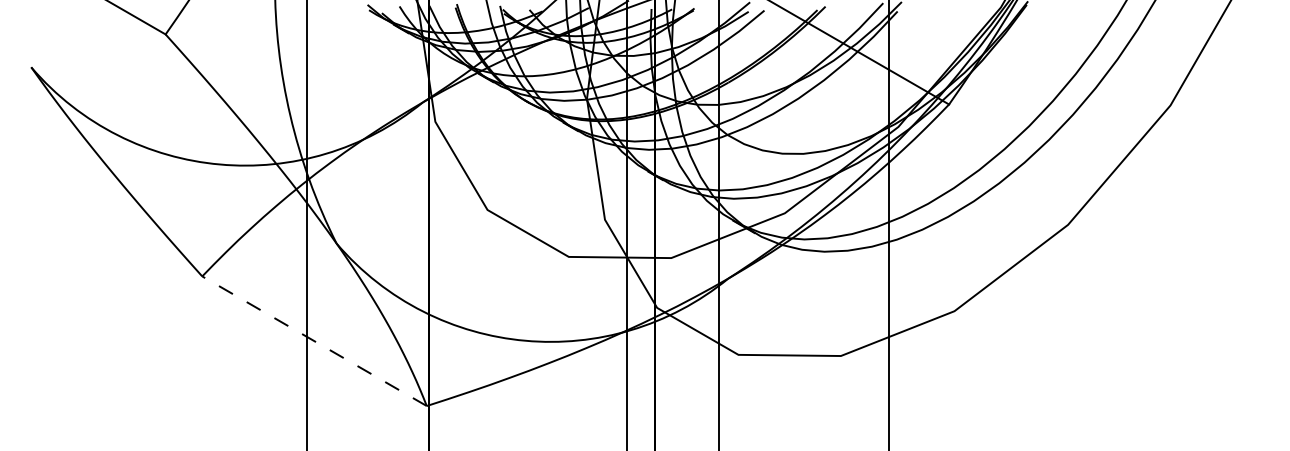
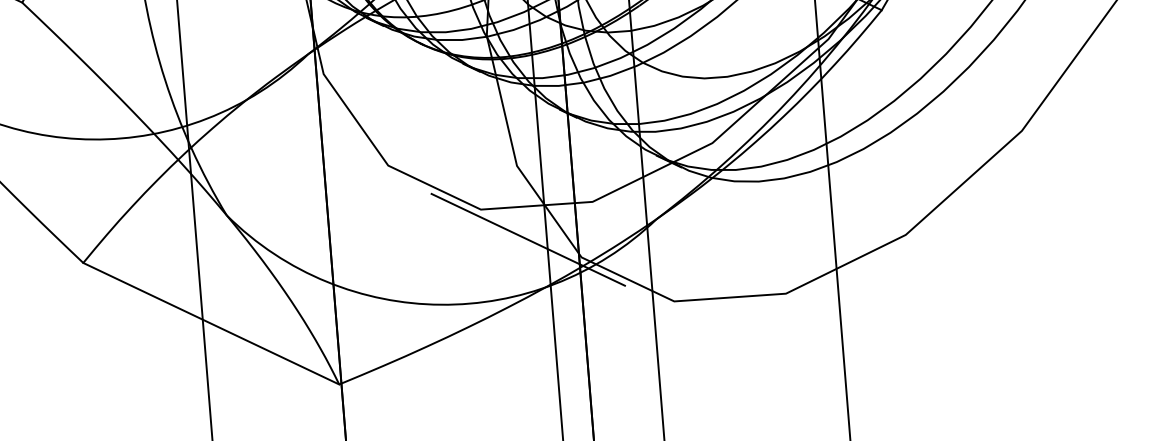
line: (609, 287) -> (527, 239), added
line: (314, 341) -> (211, 324), dashed -> solid

